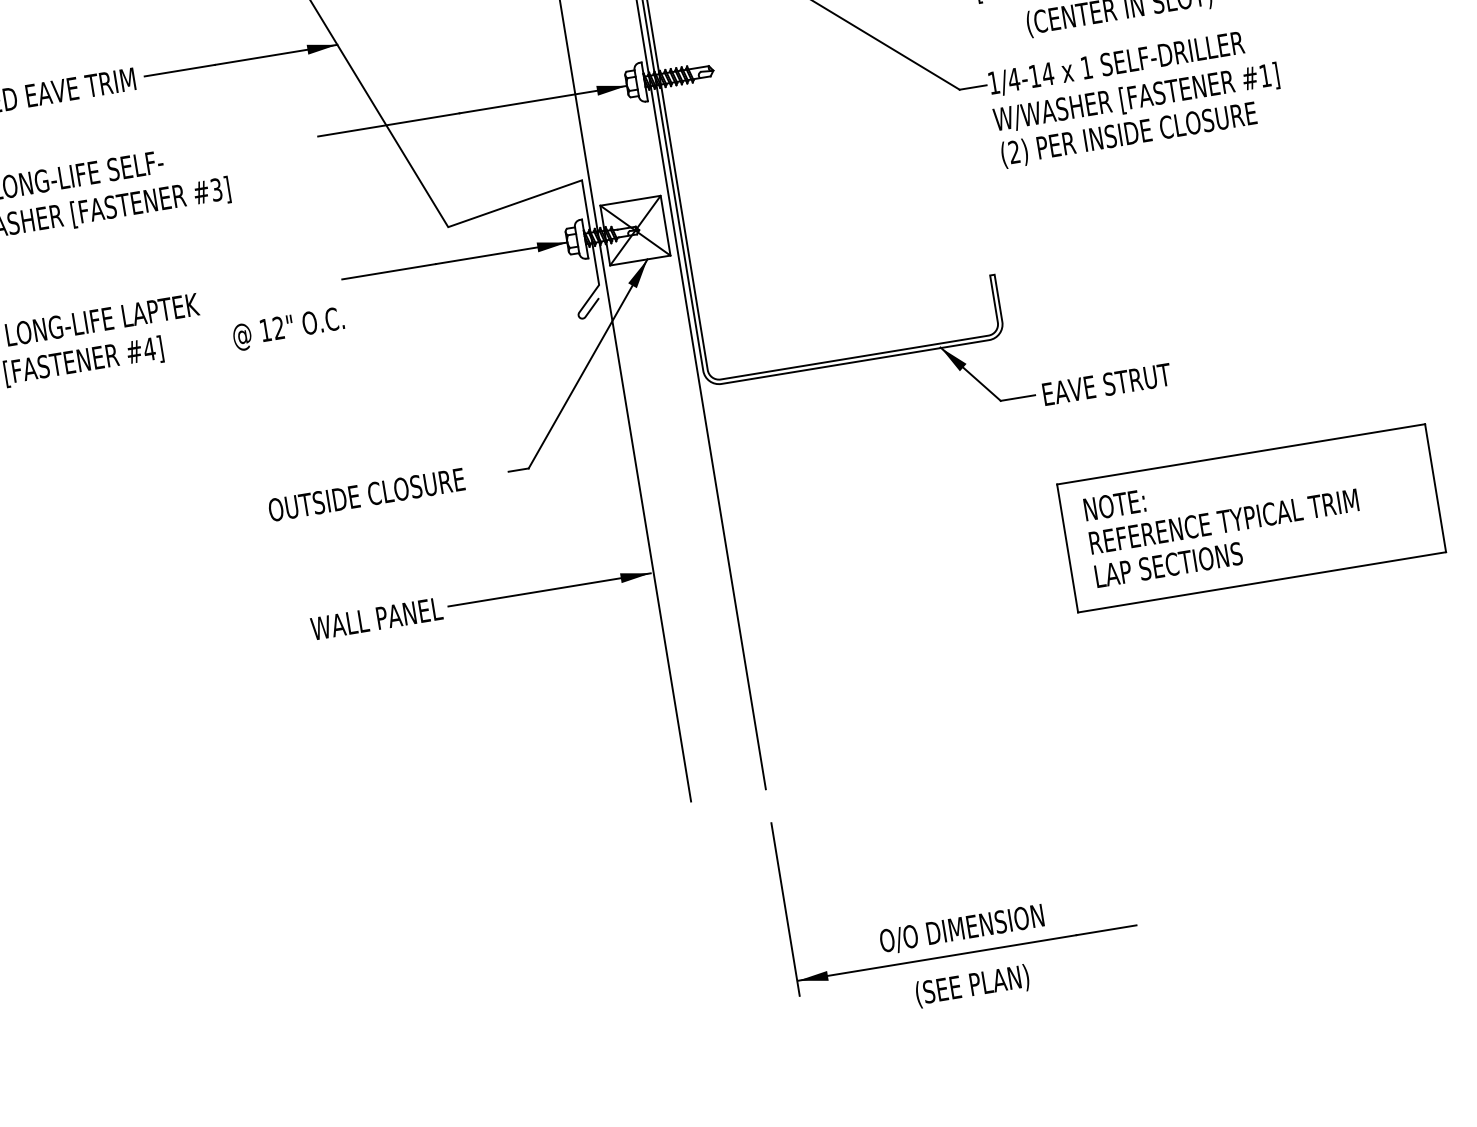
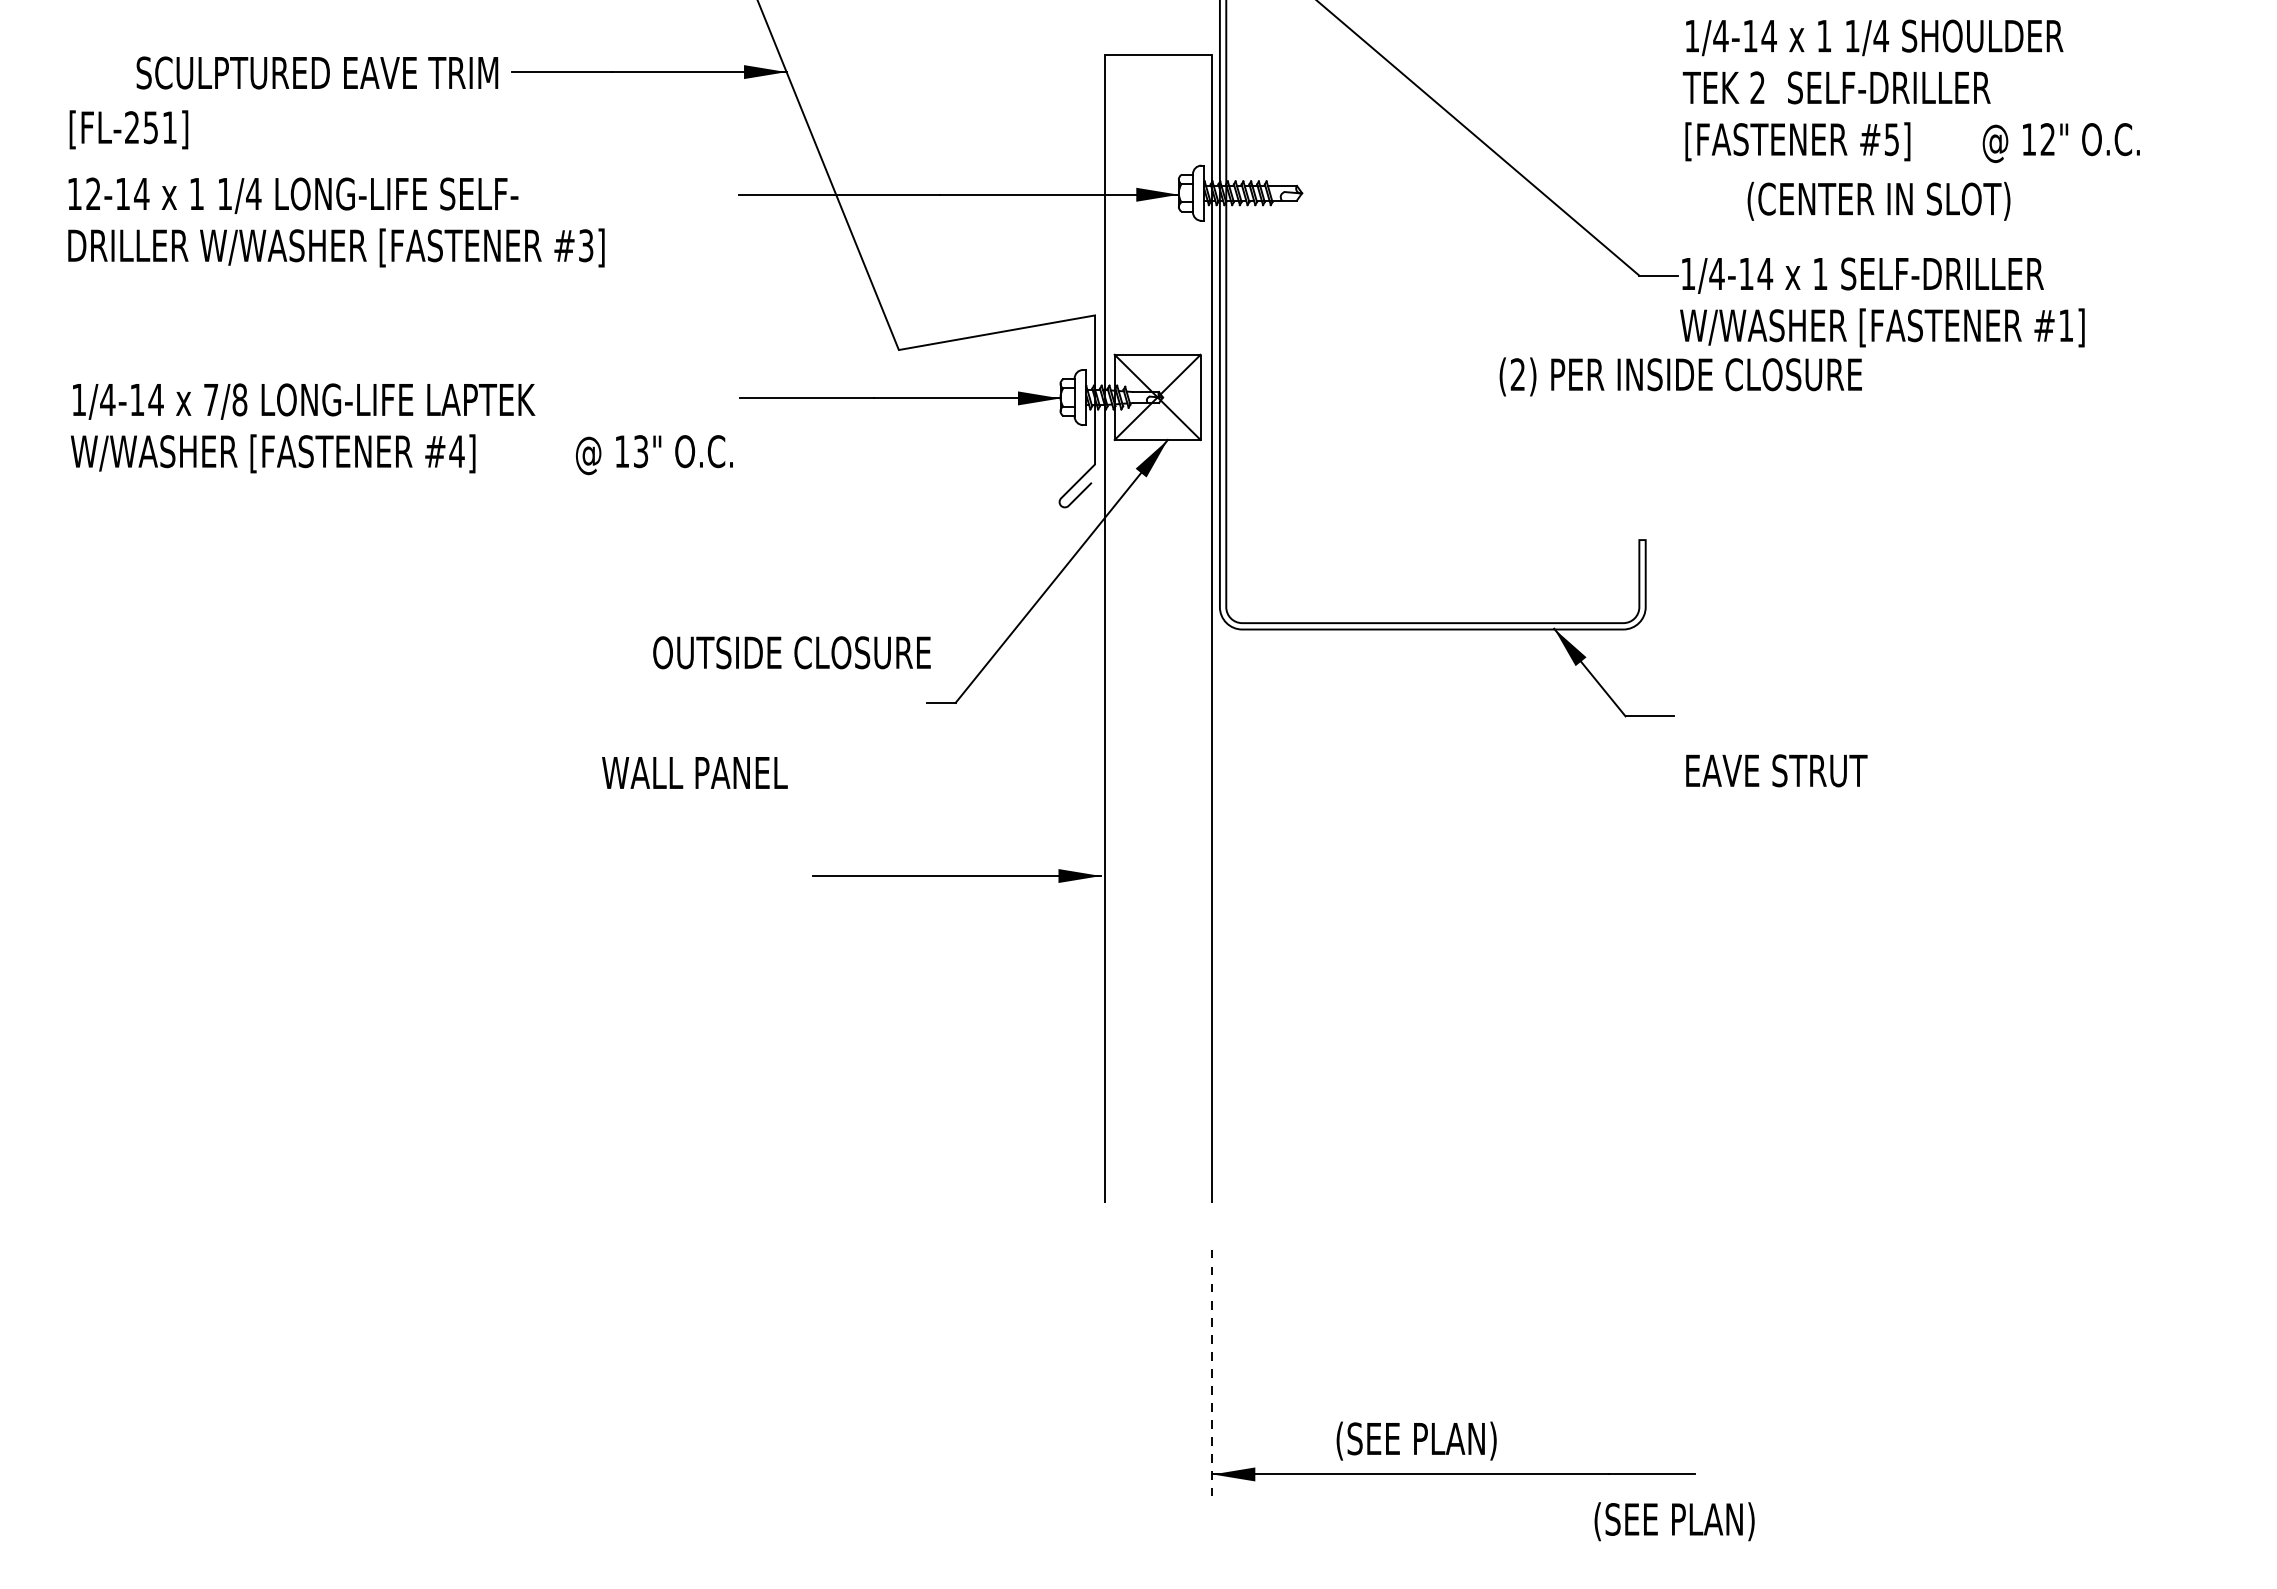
text: (1128, 134) -> (1680, 376), moved
text: (278, 328) -> (640, 451), 12" -> 13"
text: (1106, 384) -> (1776, 770), moved
text: (366, 494) -> (791, 652), moved
part: (1251, 517) -> (1946, 935), removed
text: (376, 618) -> (694, 772), moved
line: (785, 909) -> (1211, 1372), solid -> dashed
text: (961, 929) -> (1451, 1440), O/O DIMENSION -> (SEE PLAN)
text: (972, 986) -> (1674, 1521), moved

